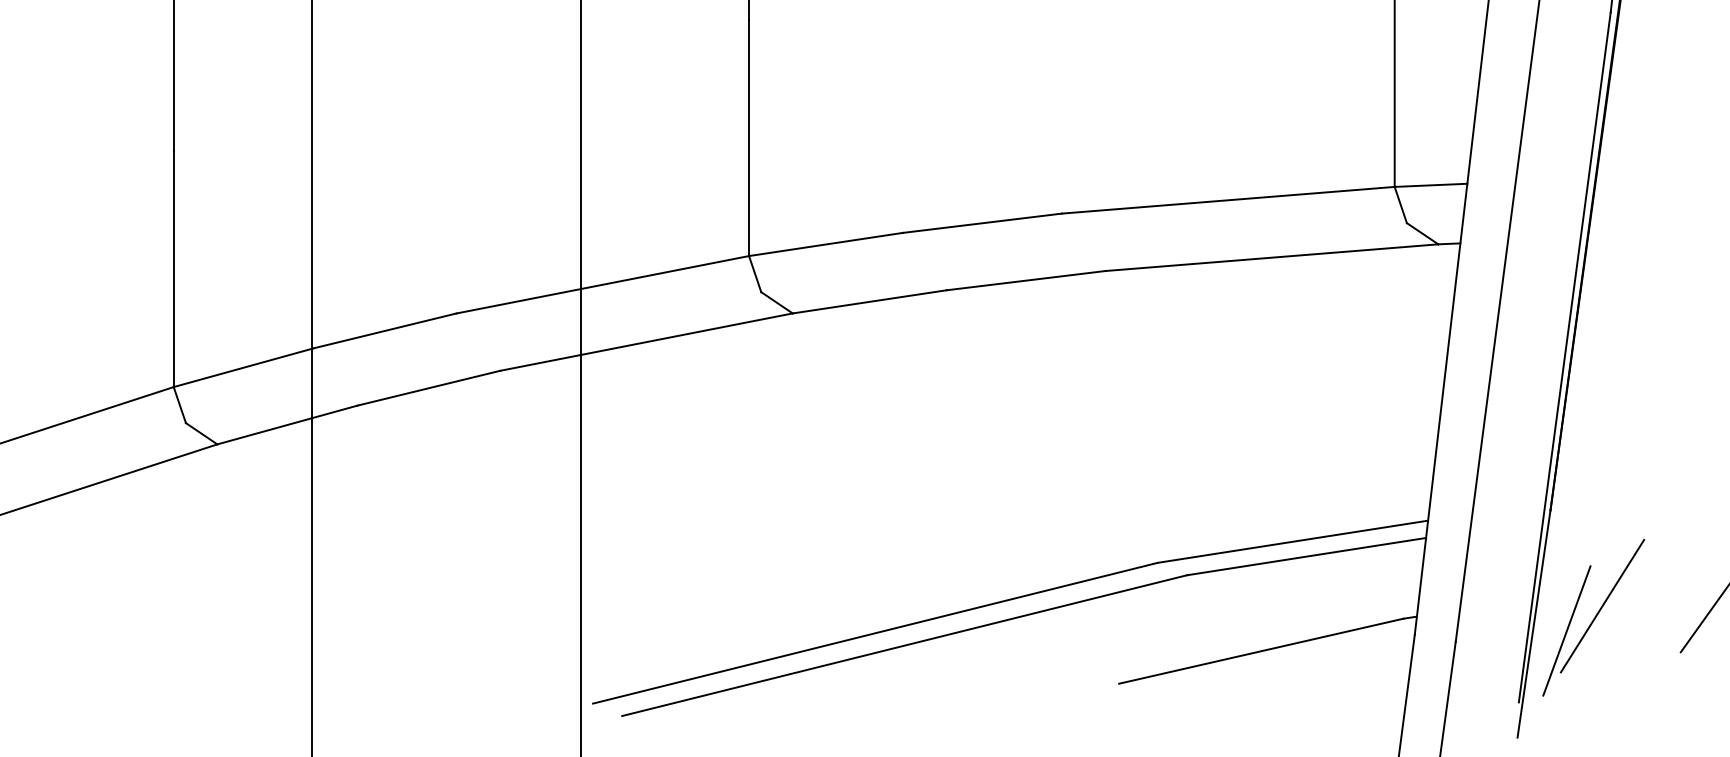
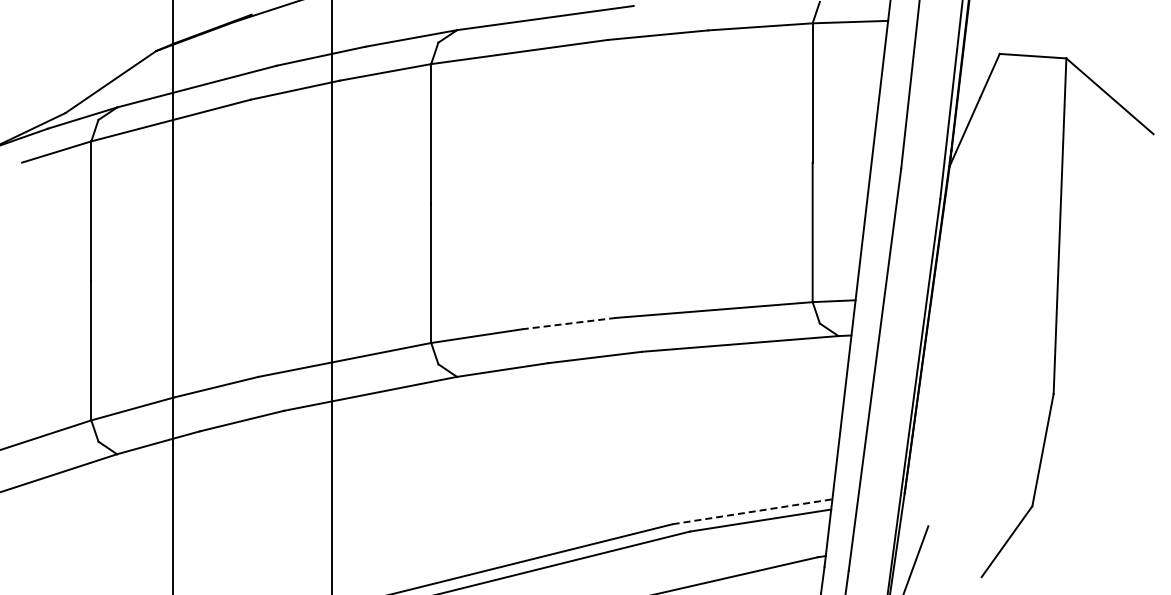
line: (981, 223) -> (568, 323), solid -> dashed
line: (1292, 541) -> (752, 511), solid -> dashed
line: (1602, 605) -> (935, 549), removed

